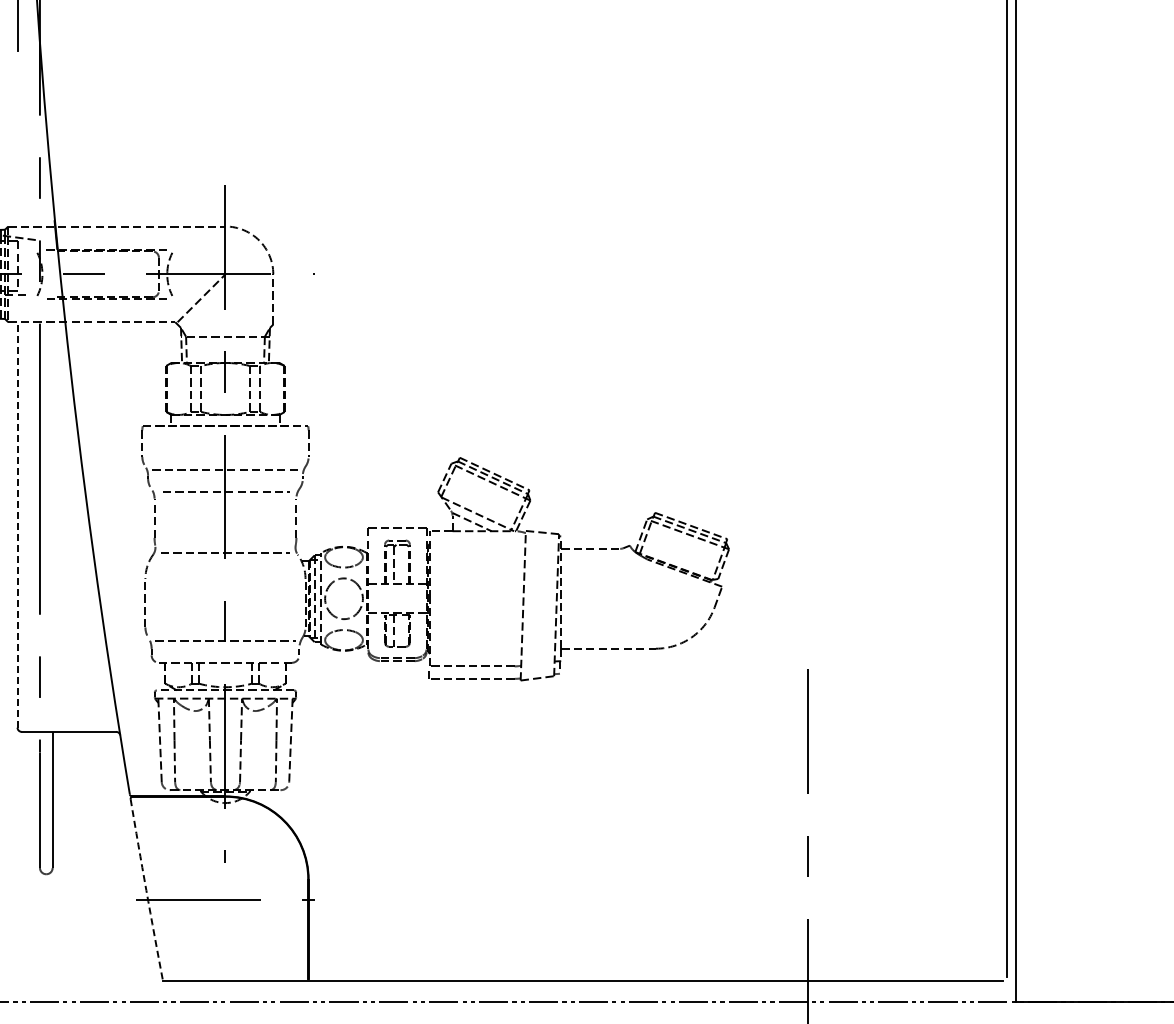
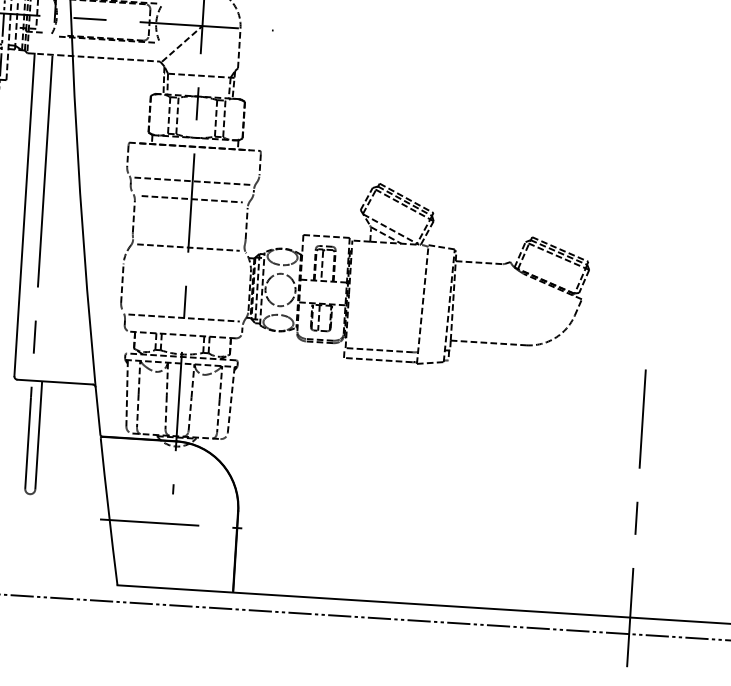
line: (17, 524) -> (24, 214), dashed -> solid
arc: (146, 890) -> (108, 512), dashed -> solid

